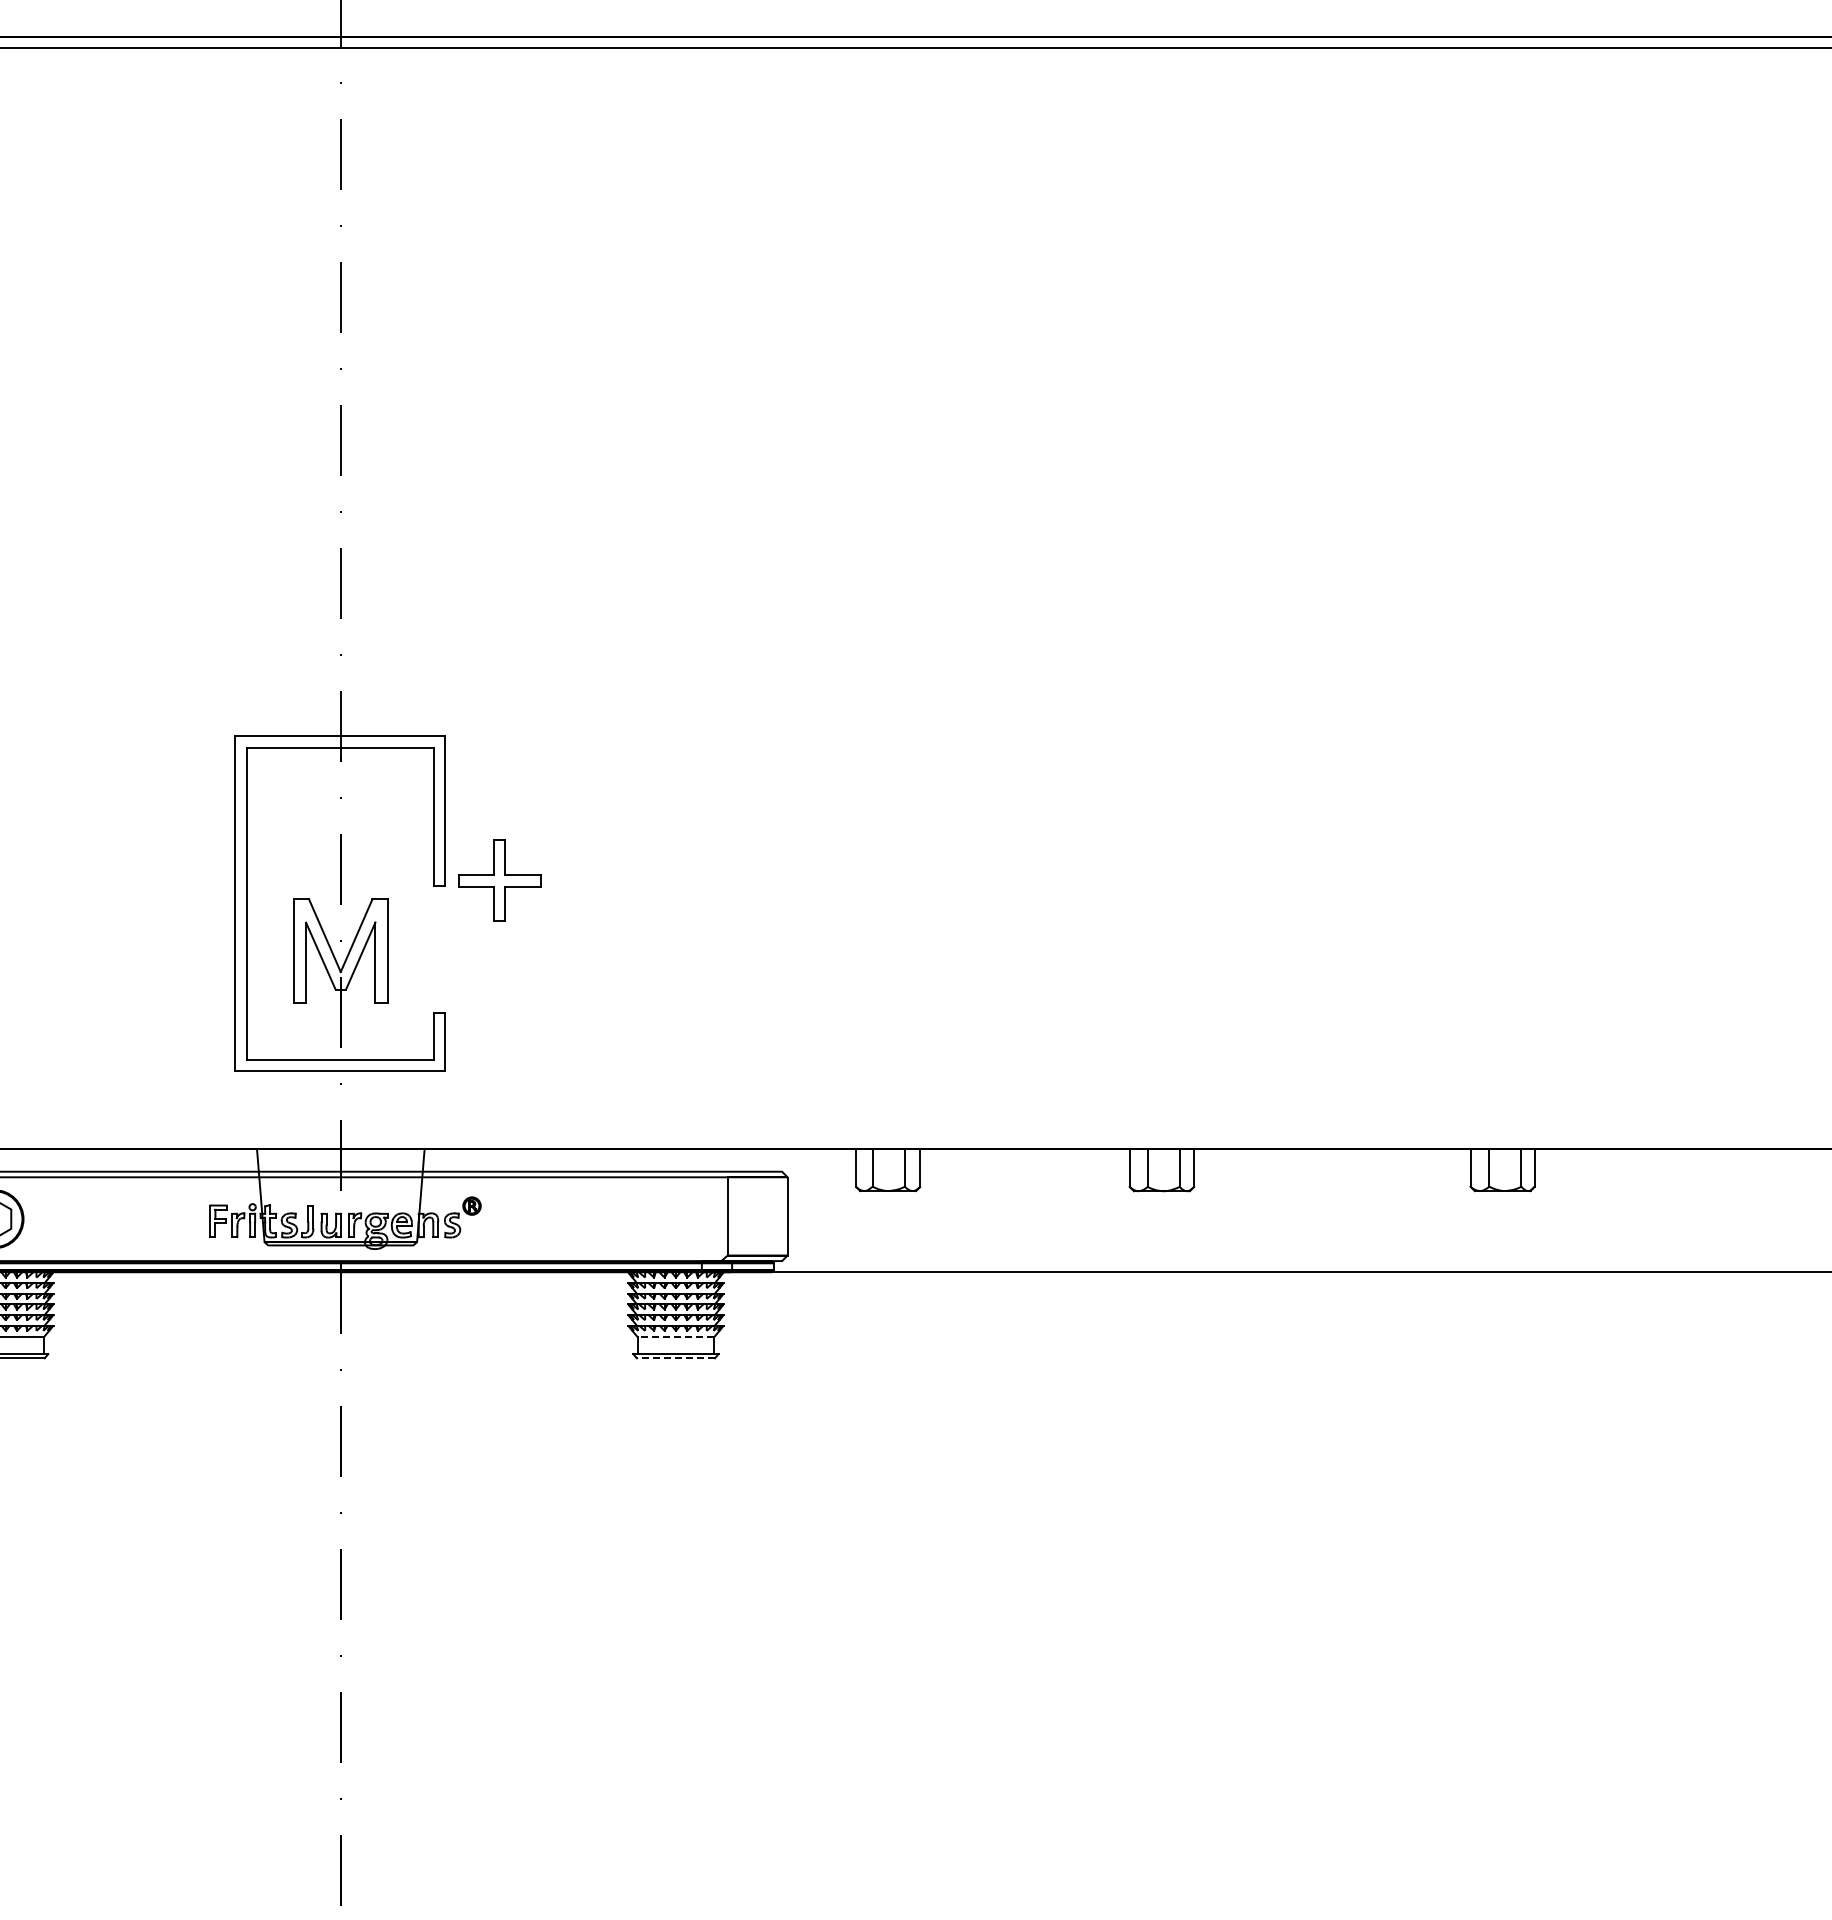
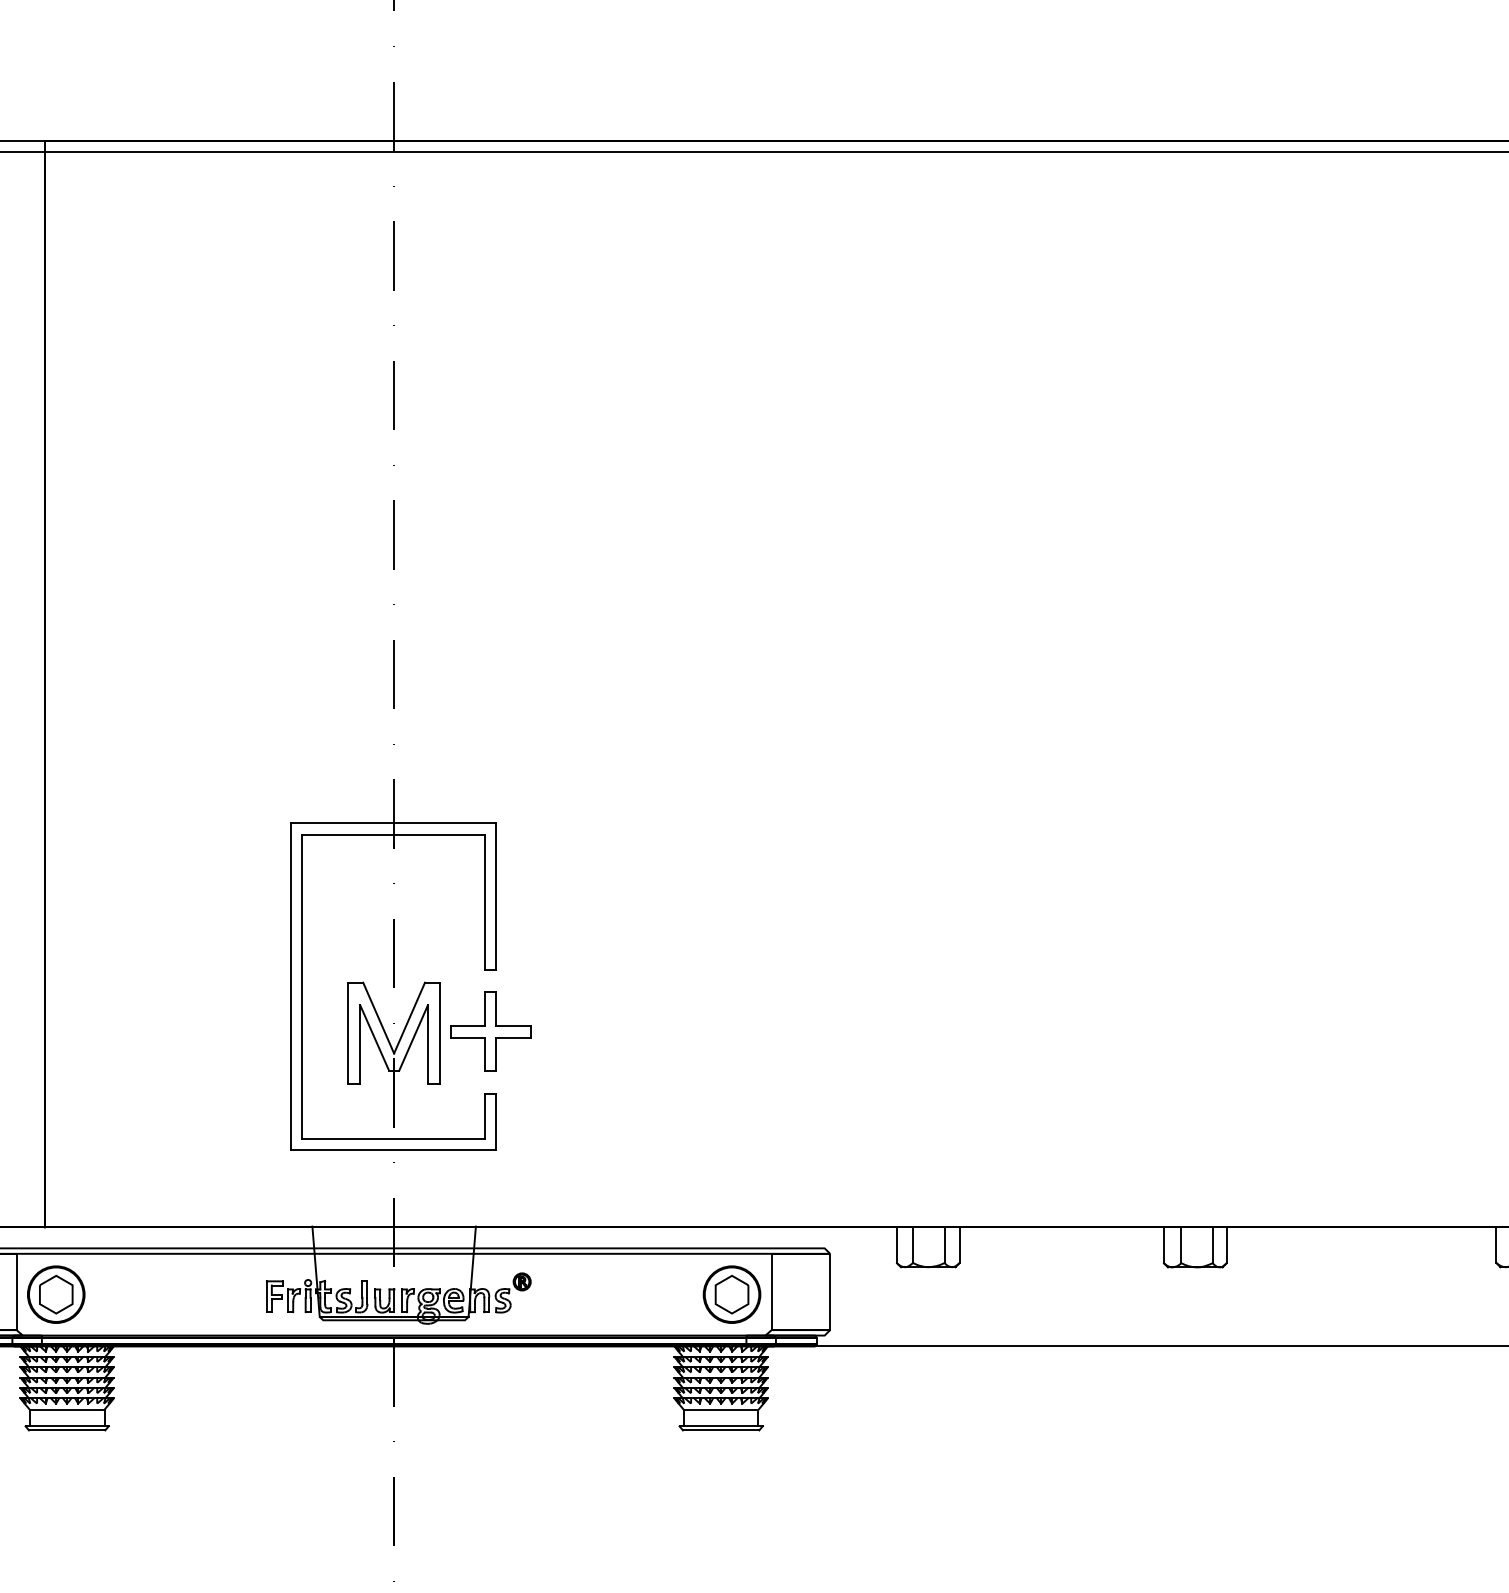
part: (499, 880) -> (490, 1031), moved
part: (687, 1219) -> (732, 1294), added
line: (675, 1337) -> (720, 1410), dashed -> solid
line: (675, 1358) -> (720, 1430), dashed -> solid

